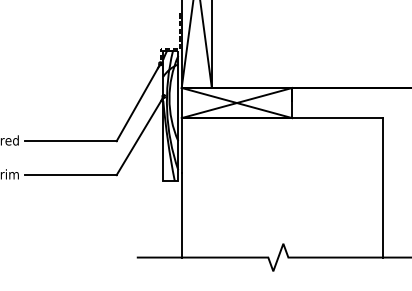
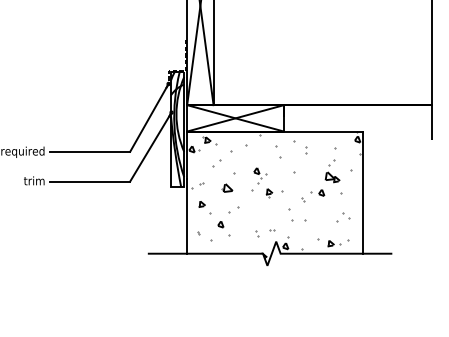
hatch: (281, 191) -> (274, 195), added

